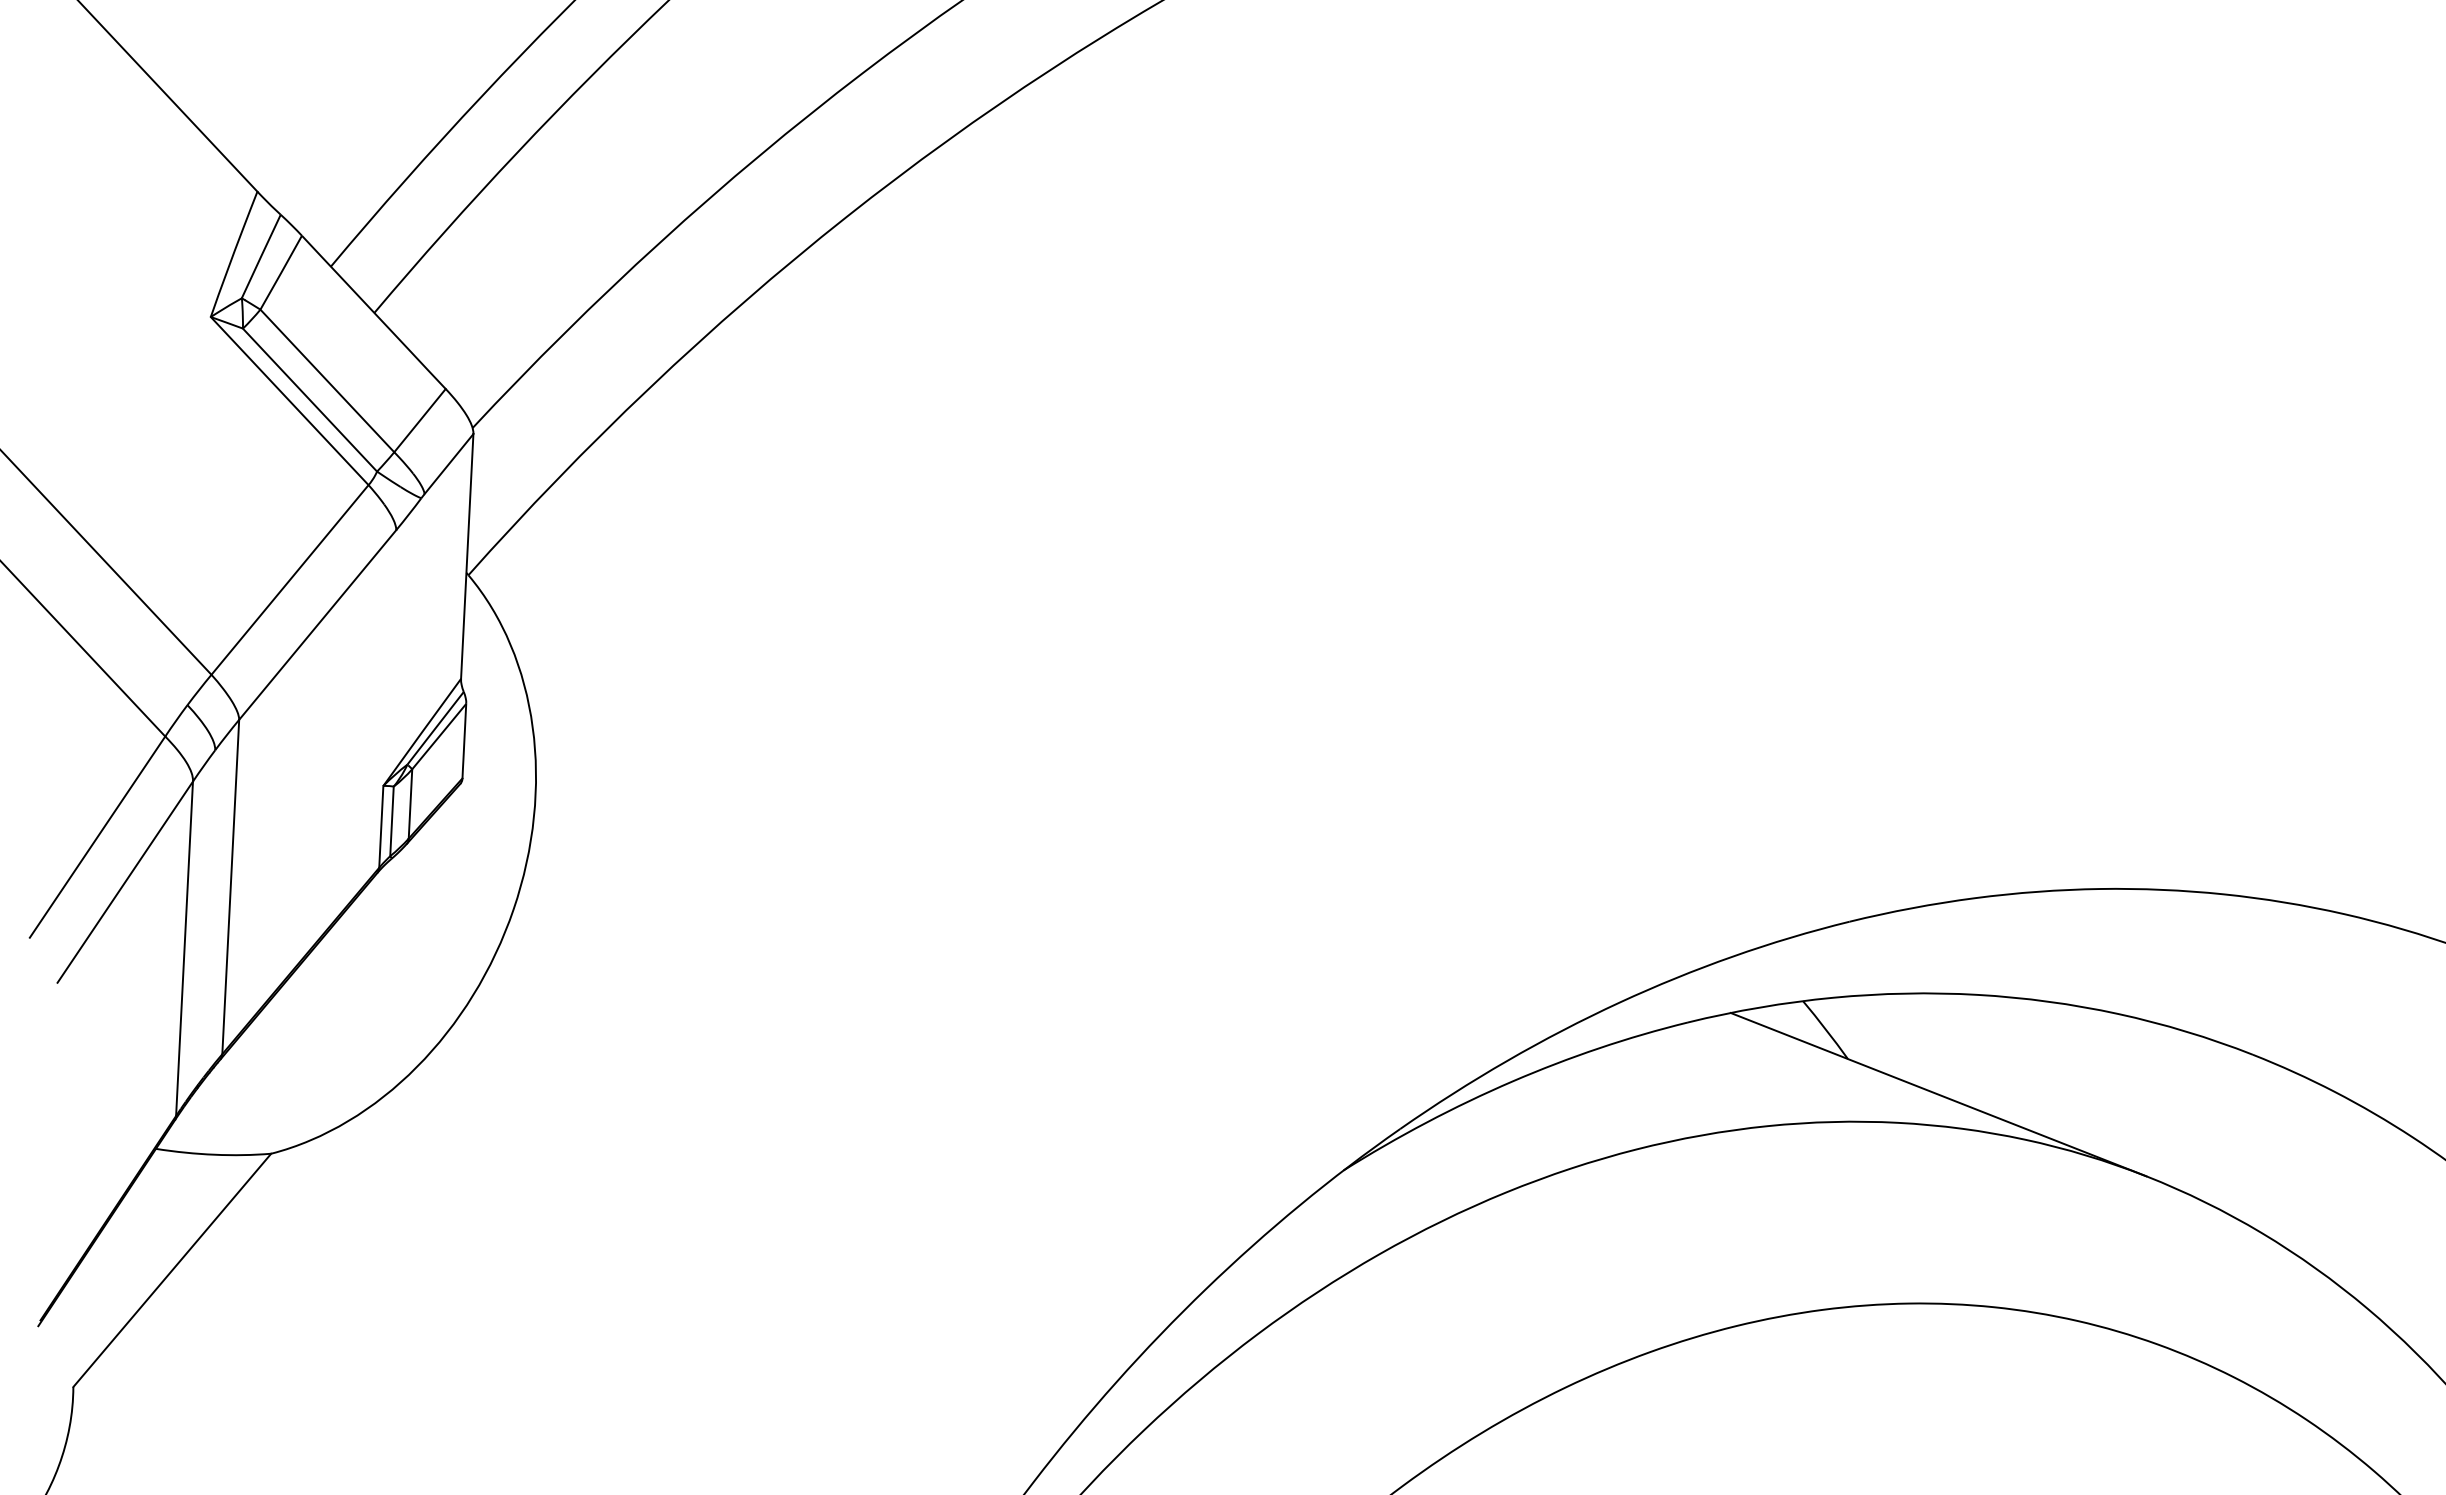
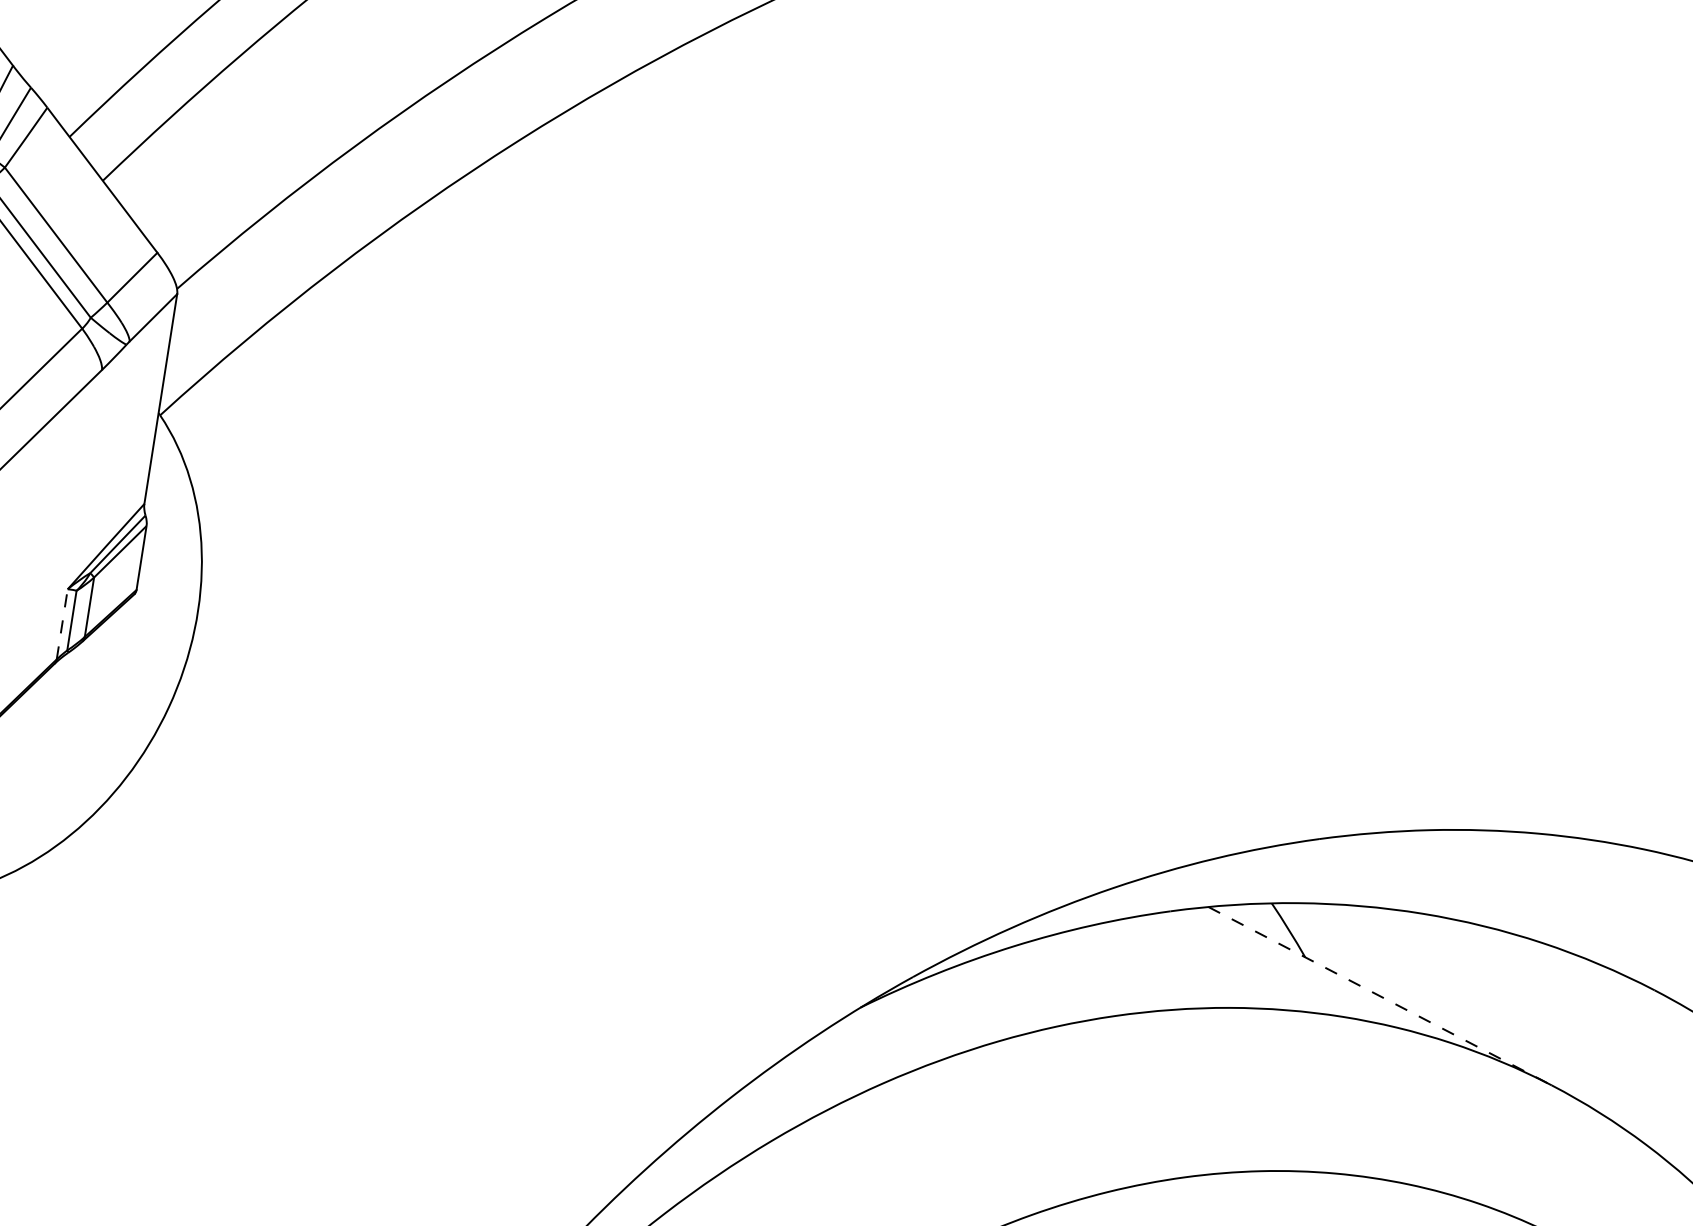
line: (381, 826) -> (62, 624), solid -> dashed
line: (1938, 1094) -> (1380, 996), solid -> dashed

